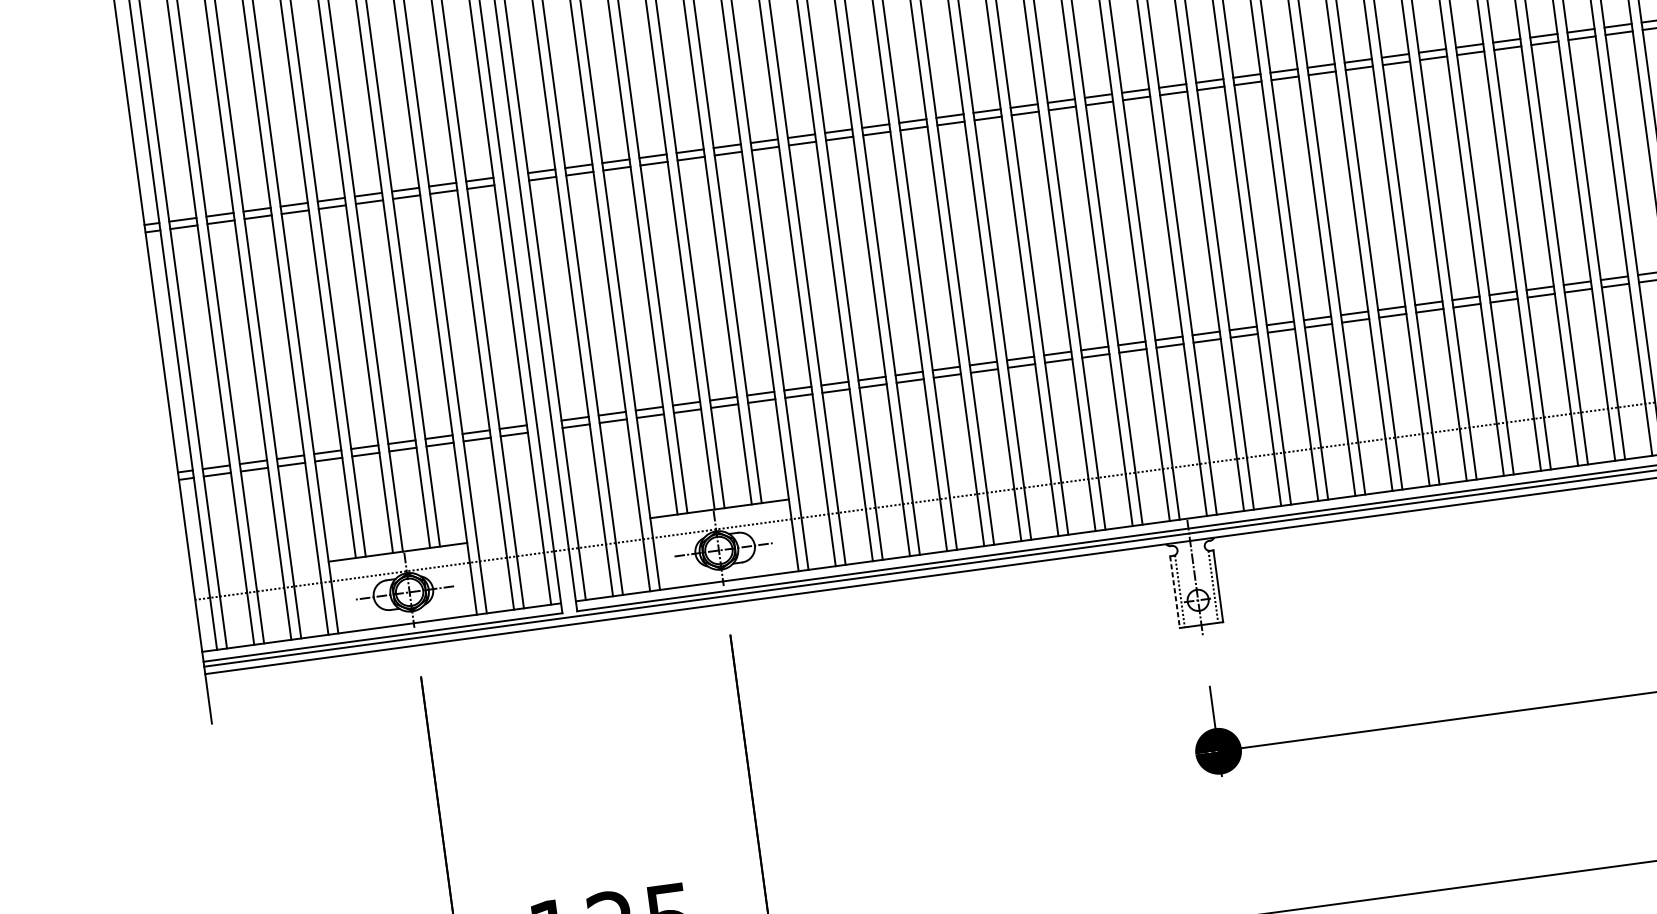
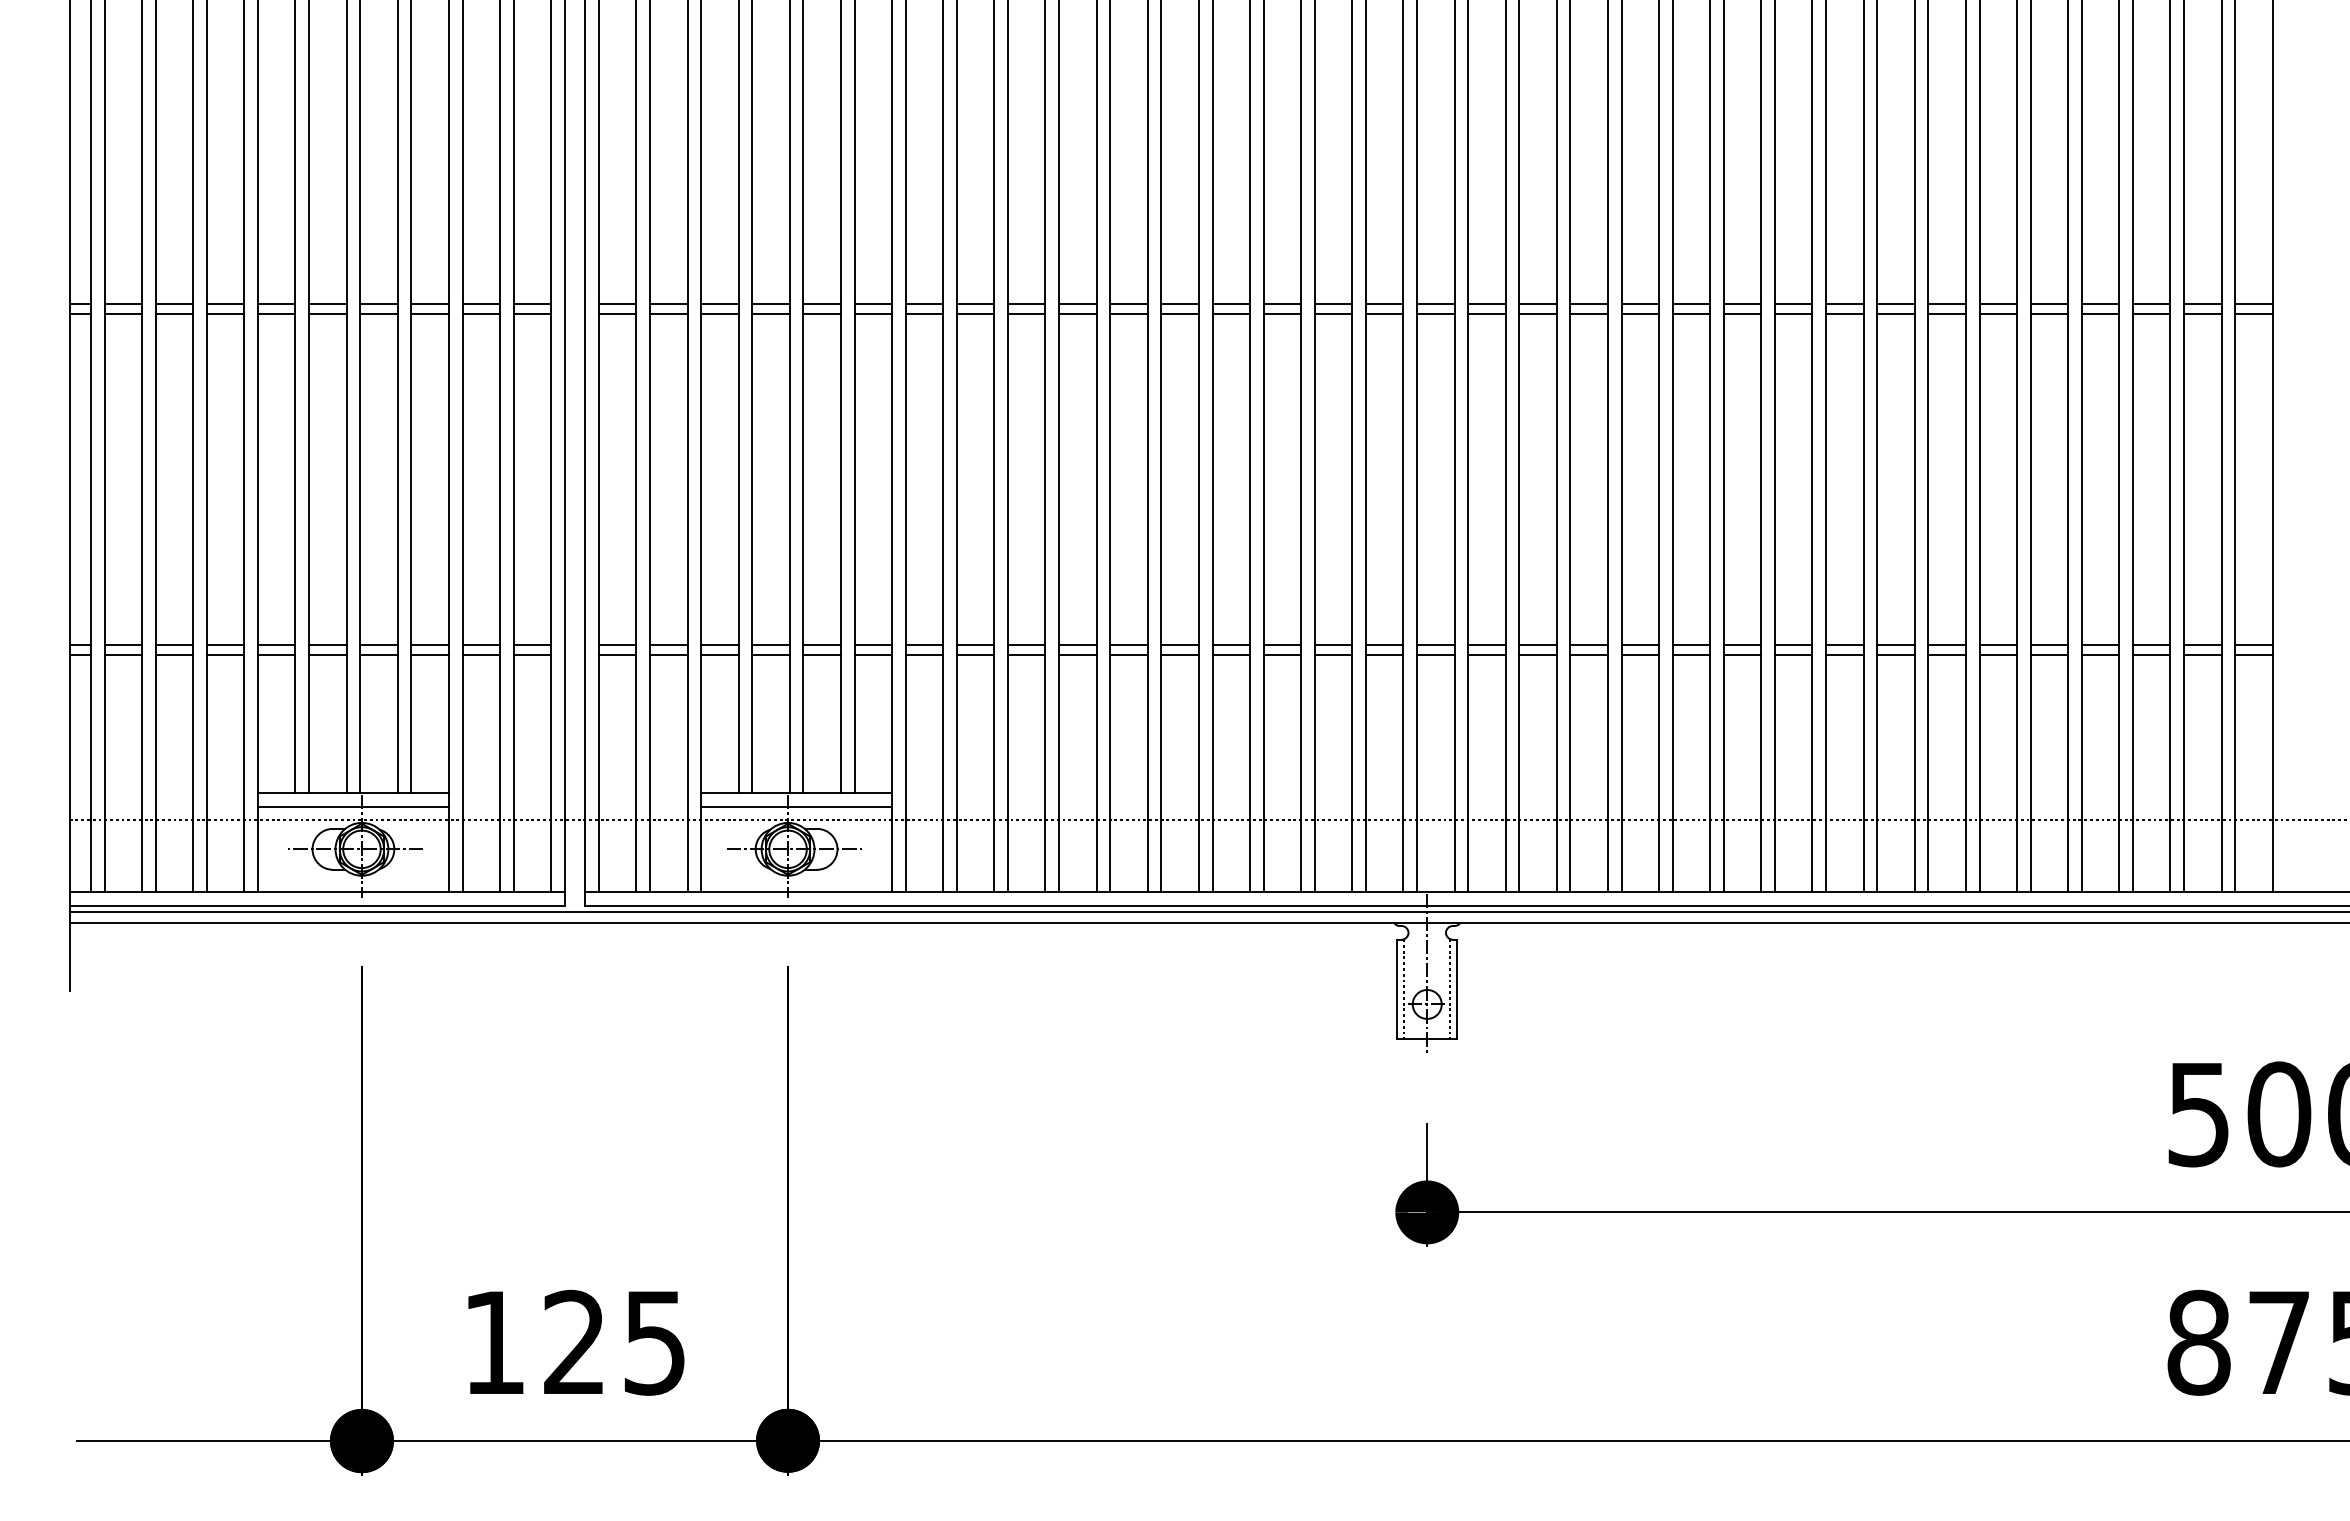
line: (720, 518) -> (796, 806), added
line: (398, 562) -> (352, 806), added
line: (1175, 592) -> (1397, 989), dashed -> solid

